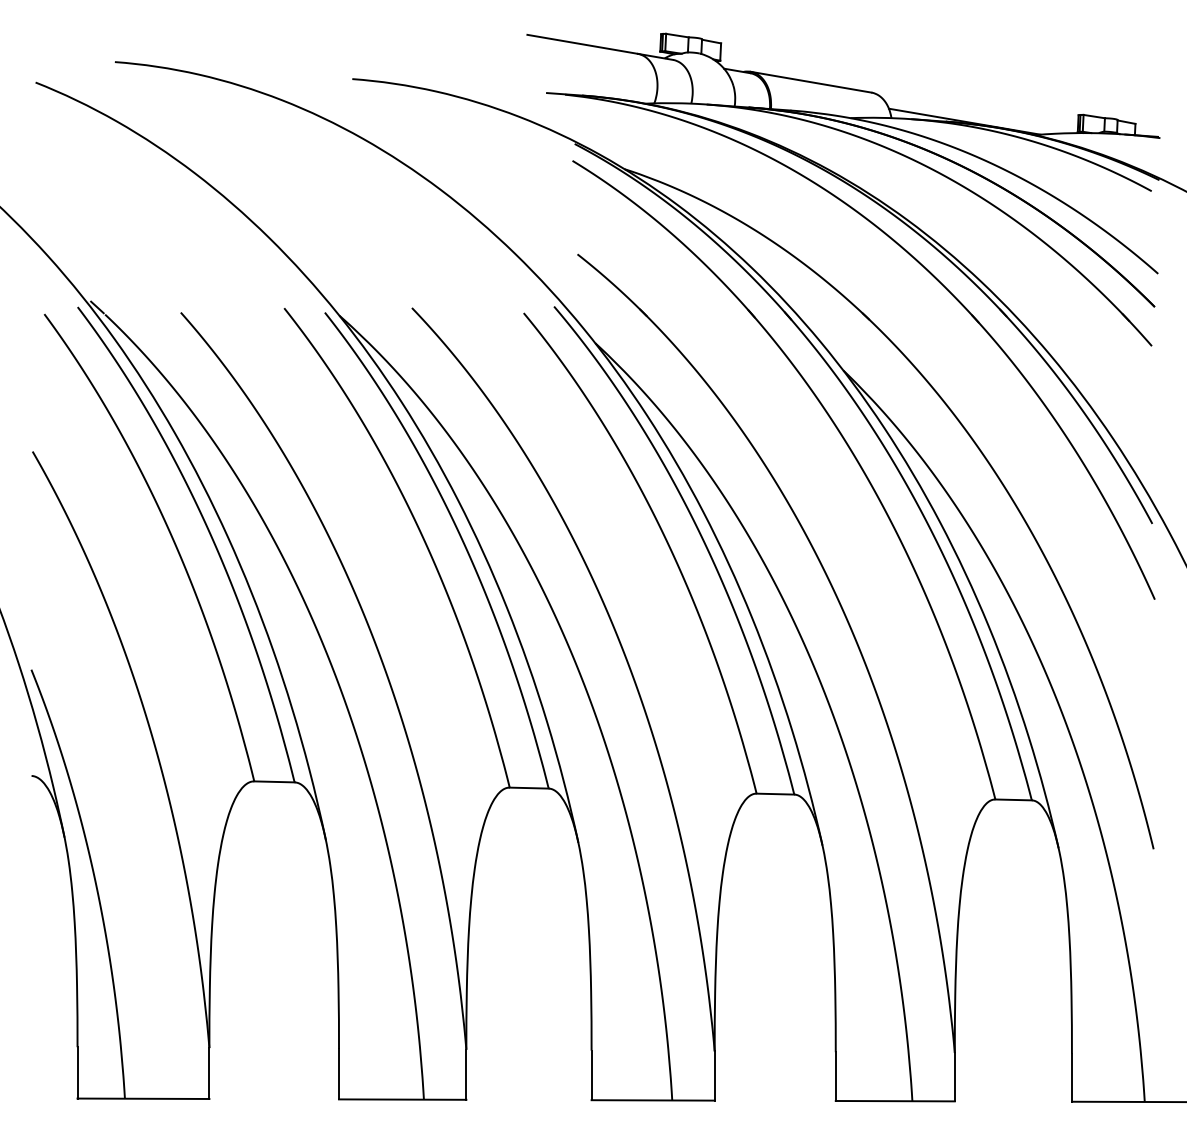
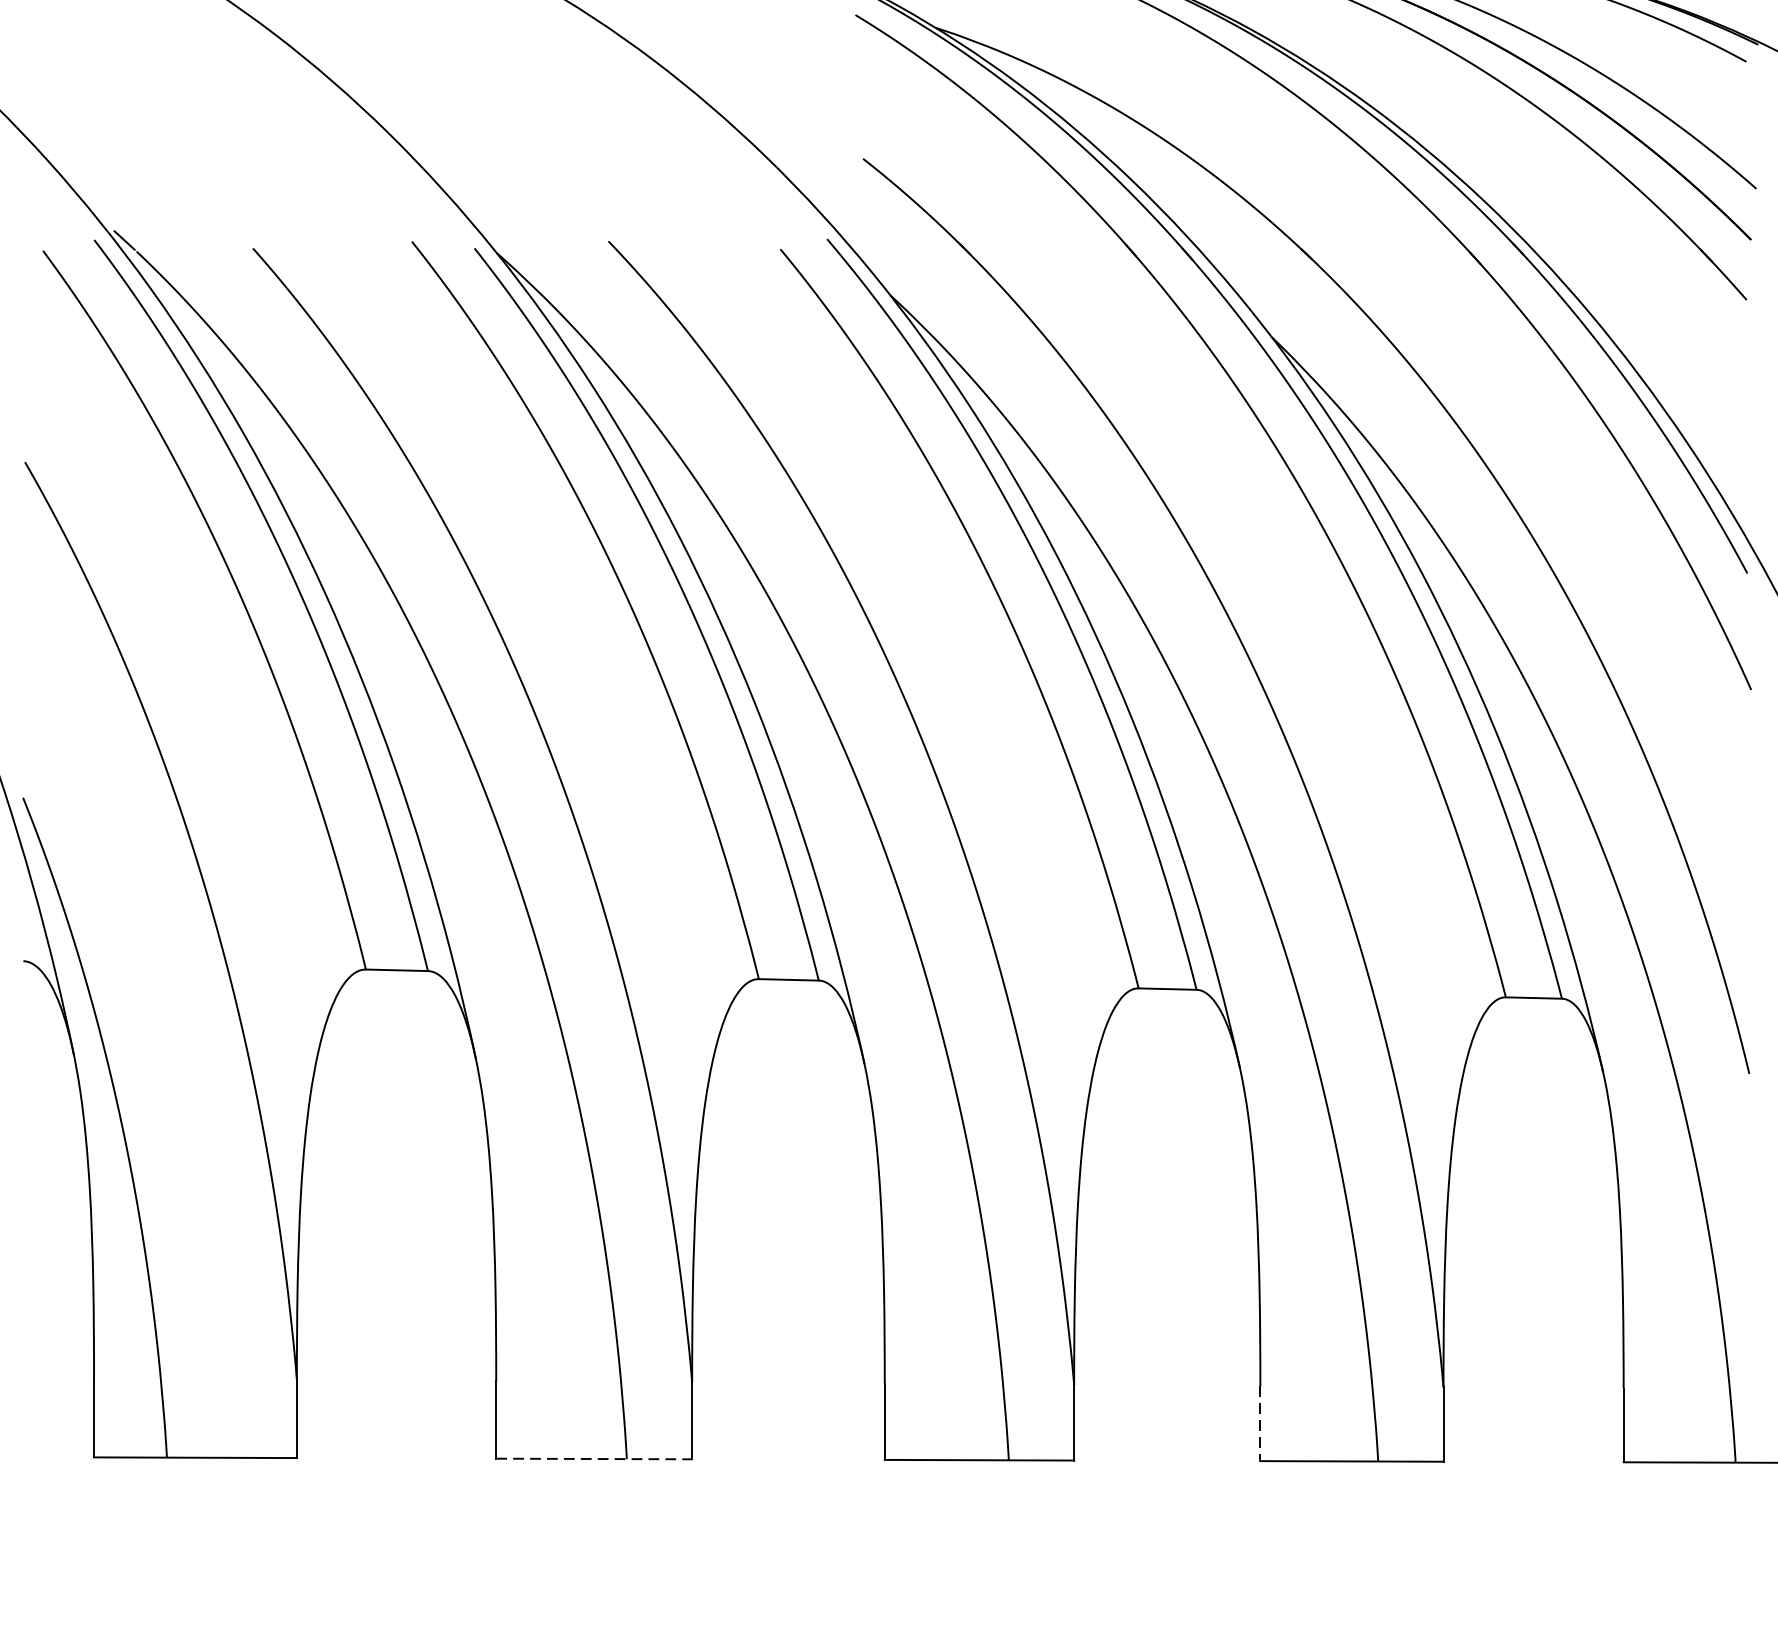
line: (835, 1077) -> (1259, 1424), solid -> dashed
line: (402, 1099) -> (593, 1458), solid -> dashed

